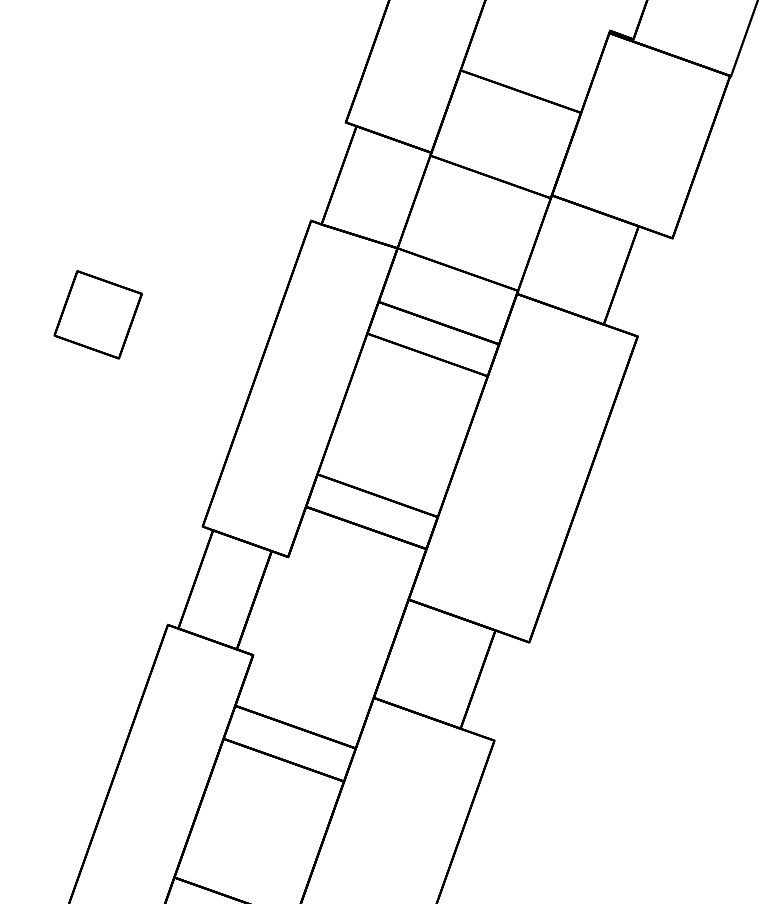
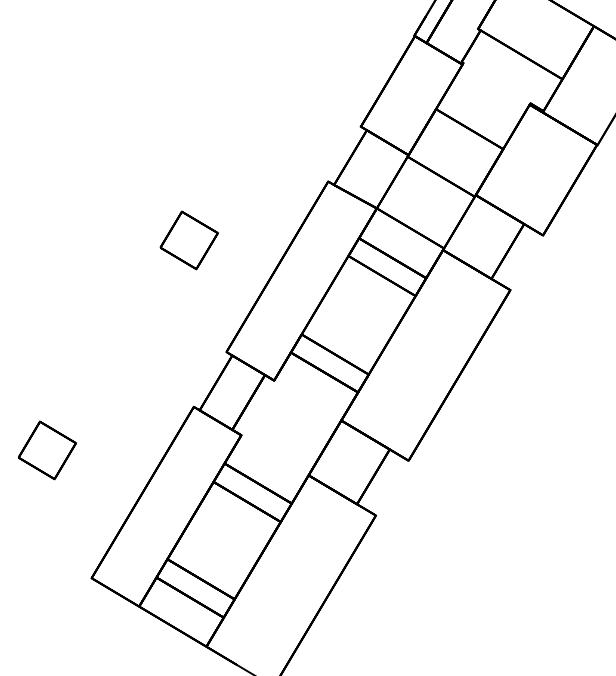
part: (97, 315) -> (188, 240), moved

